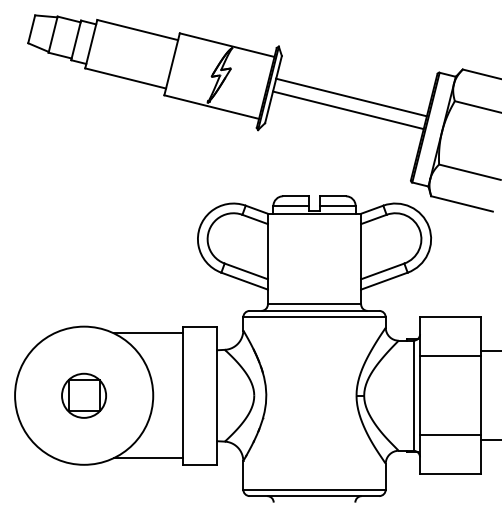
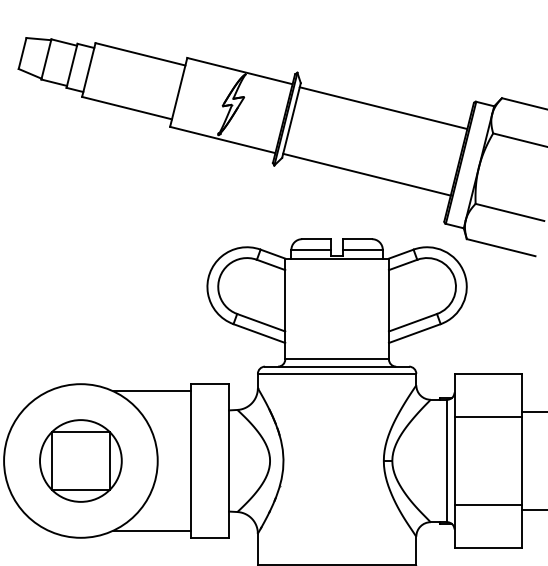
line: (350, 97) -> (382, 108), moved
line: (348, 110) -> (367, 174), moved
part: (83, 395) -> (80, 460), size x1.67

